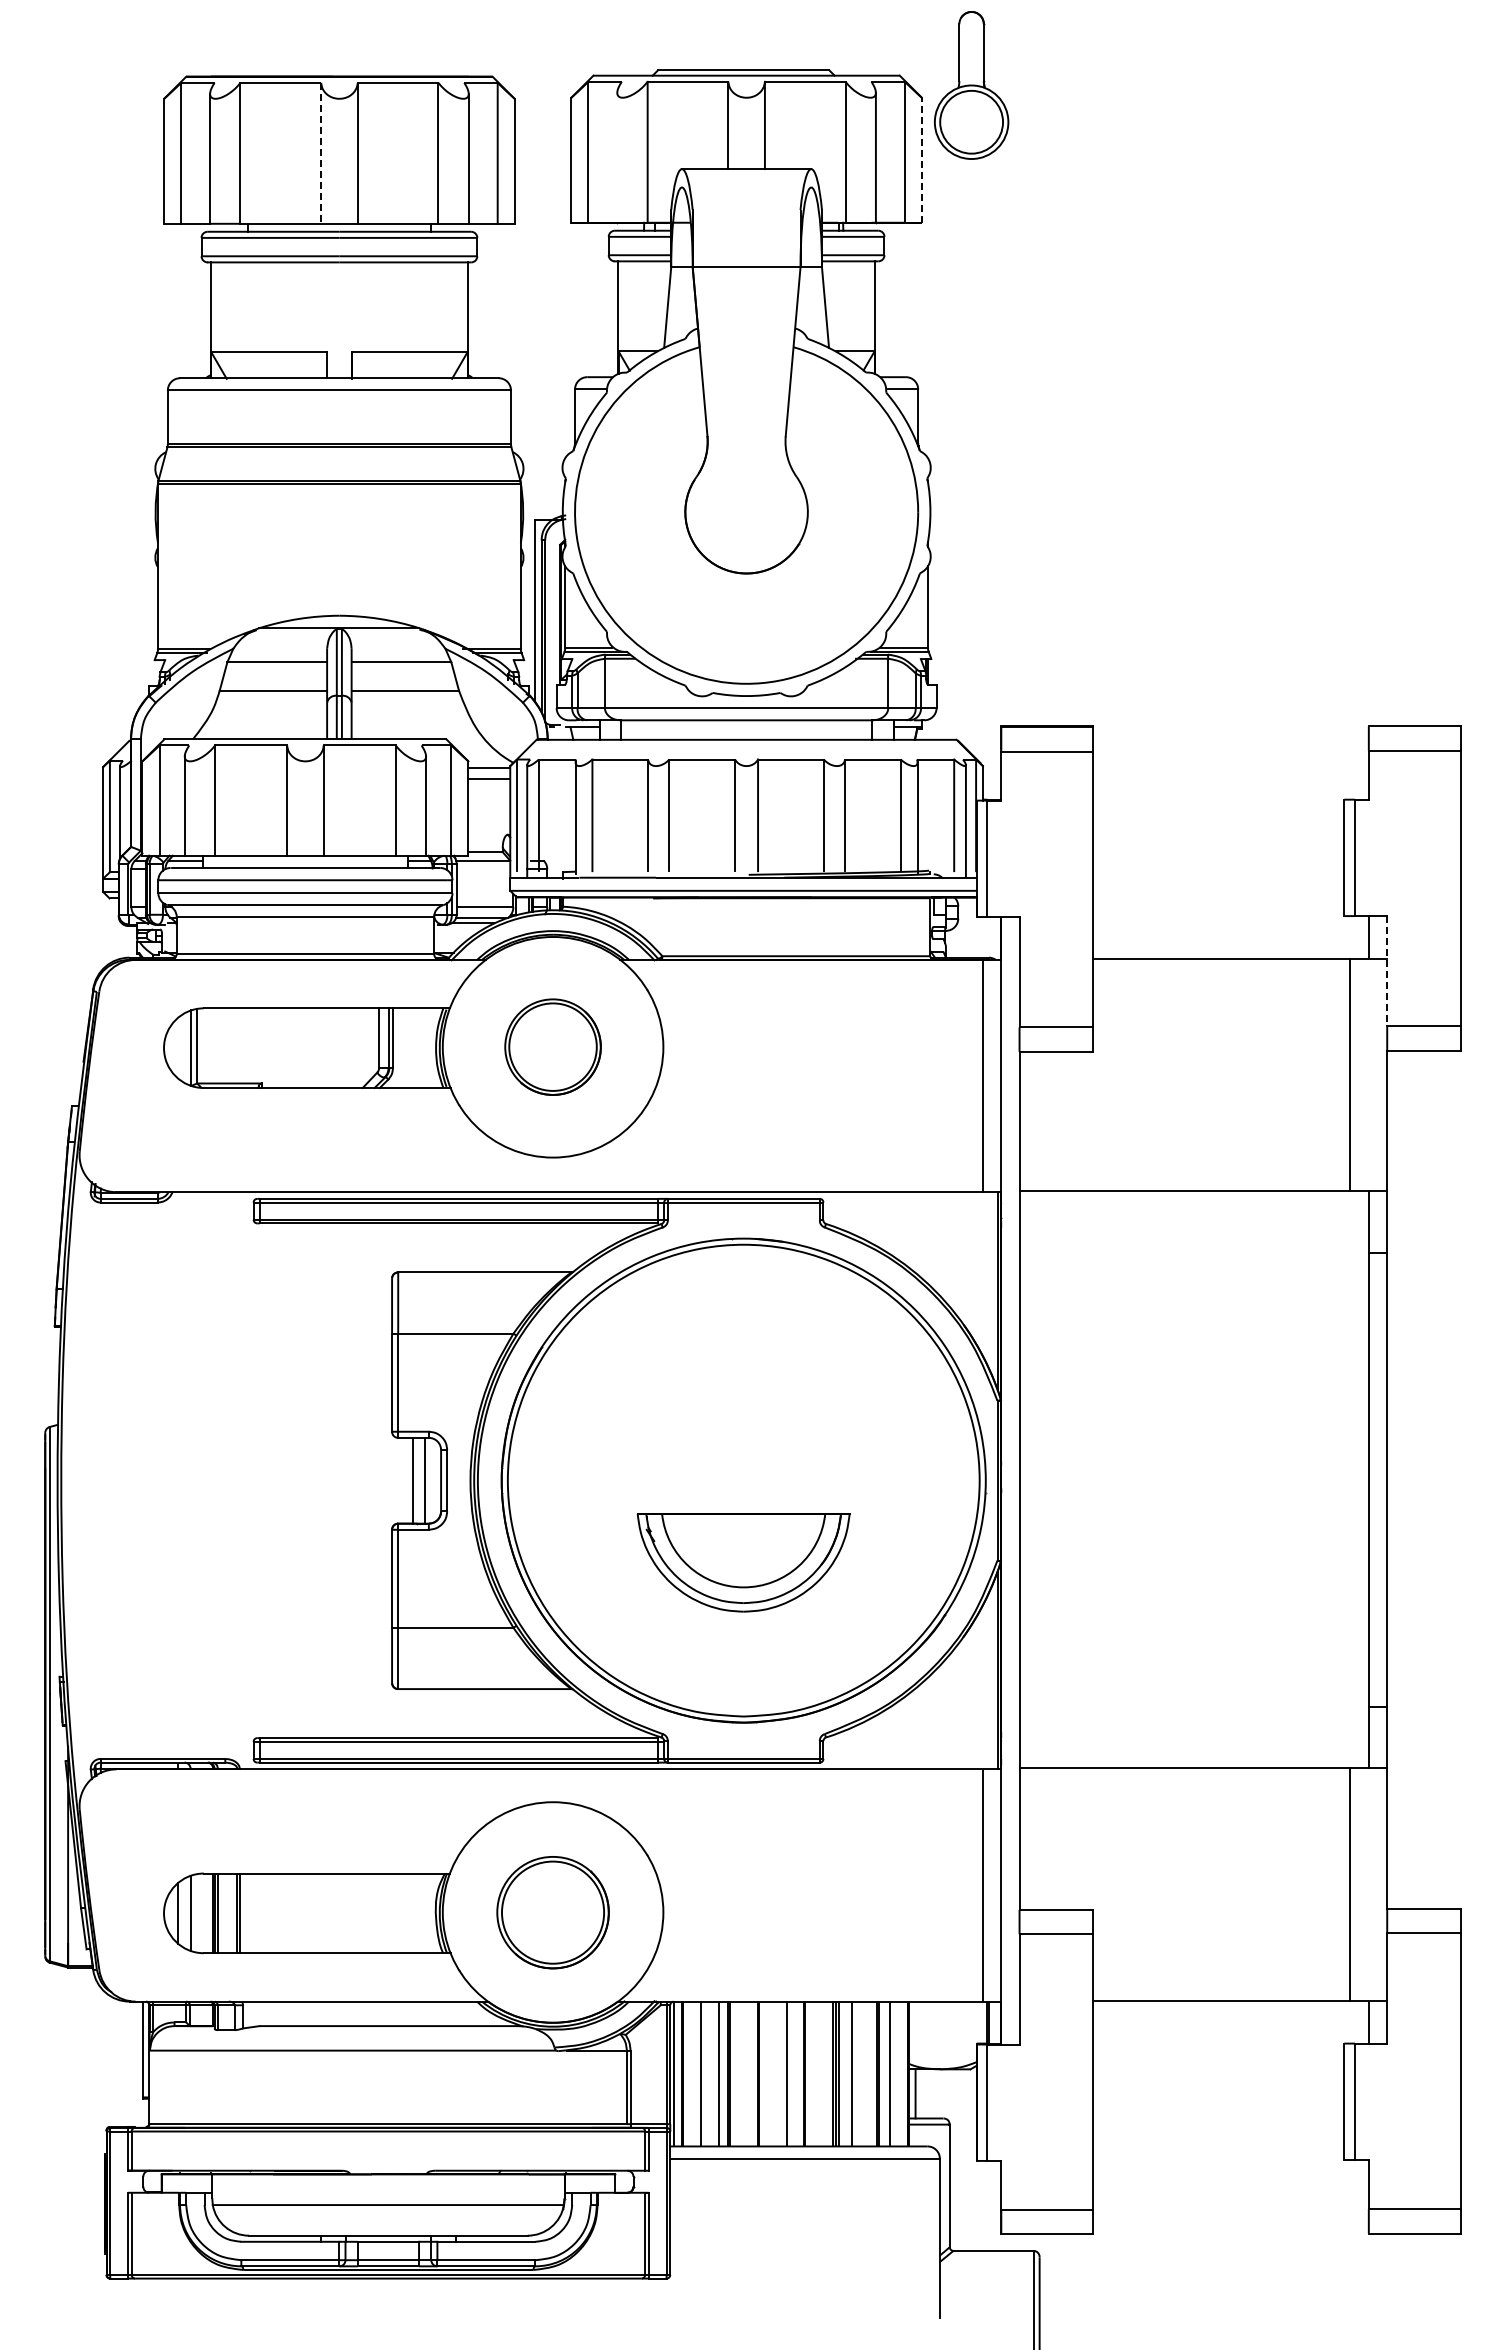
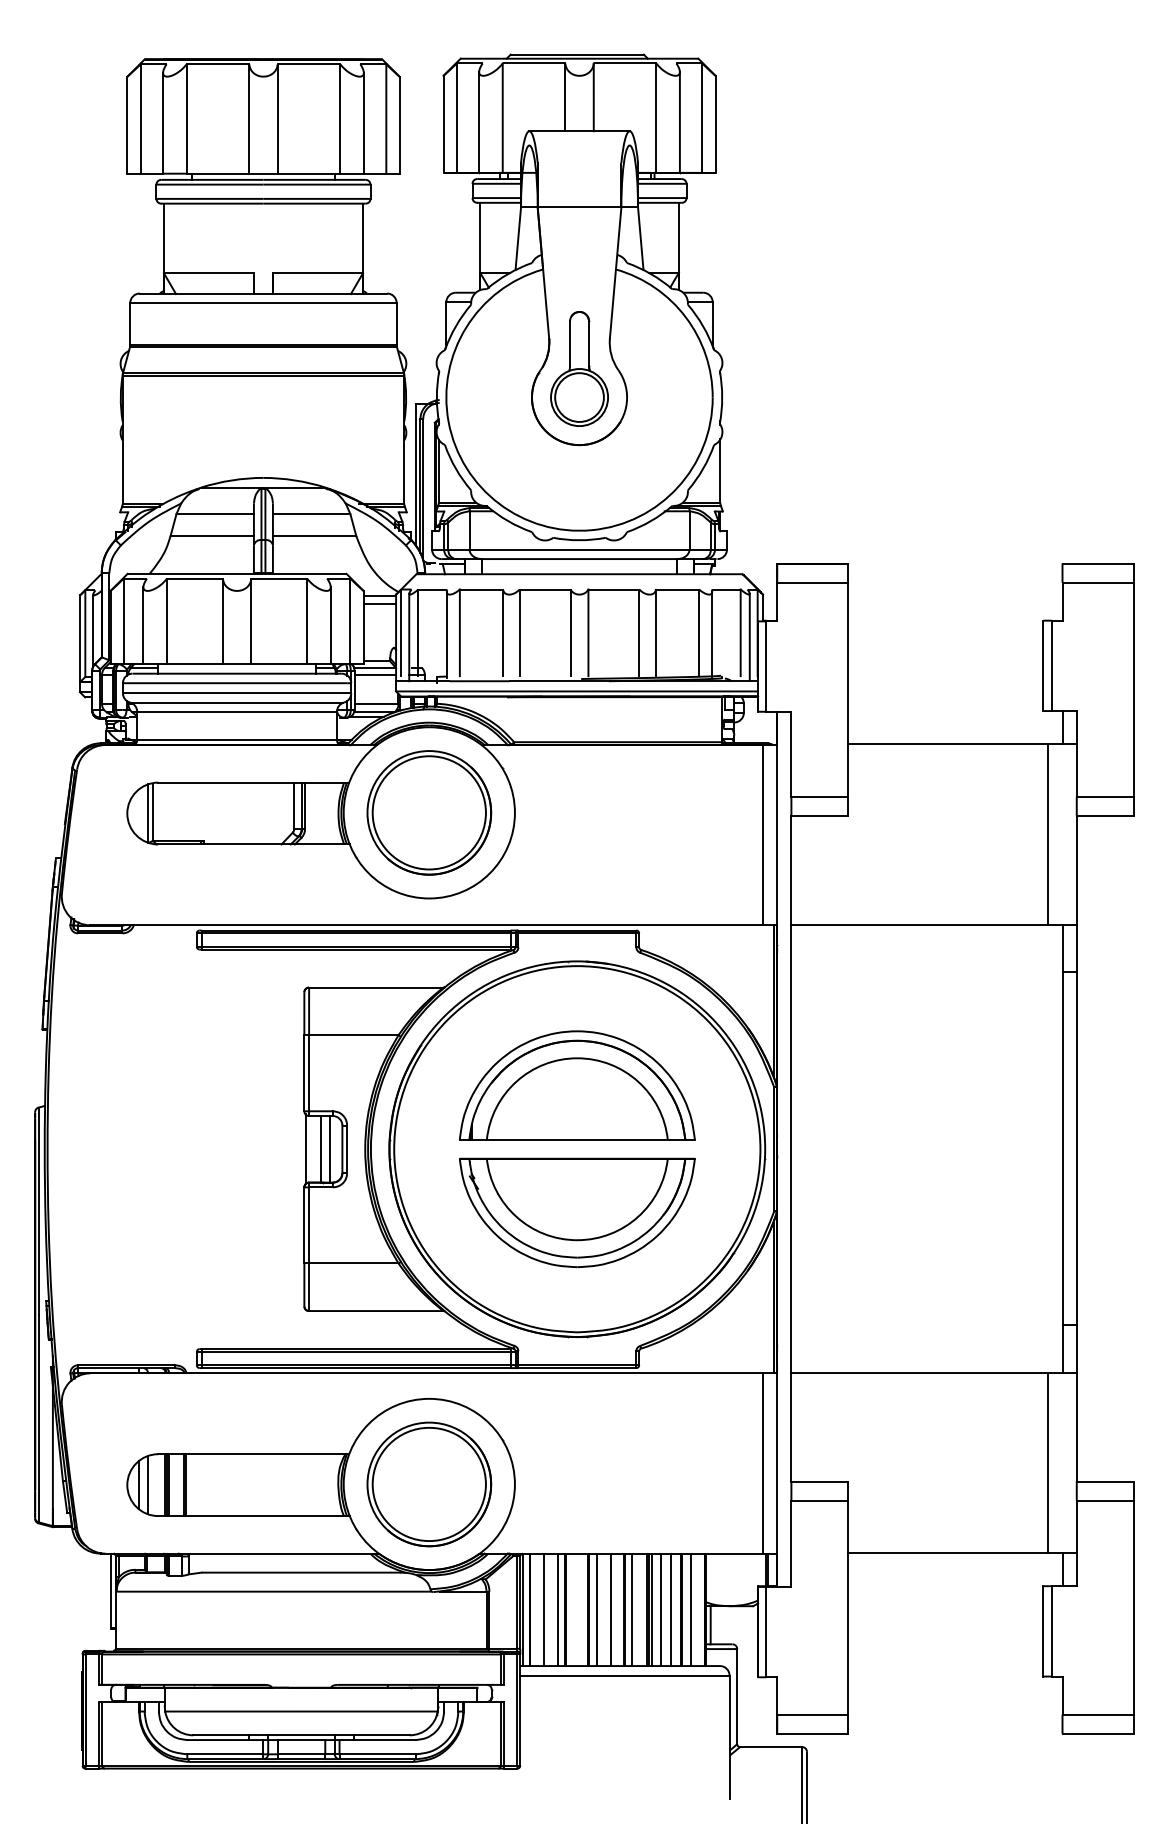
part: (971, 85) -> (579, 369), moved
line: (321, 153) -> (249, 119), dashed -> solid
line: (617, 157) -> (479, 122), added
line: (921, 160) -> (715, 124), dashed -> solid
line: (483, 869) -> (375, 674), added
line: (1387, 971) -> (1076, 754), dashed -> solid
part: (552, 1046) -> (428, 812), size x1.67
part: (743, 1397) -> (577, 1084), added
line: (394, 1480) -> (306, 1149), added
part: (743, 1562) -> (577, 1212), size x1.43
part: (552, 1912) -> (428, 1484), size x1.43
line: (768, 2073) -> (596, 1609), added
line: (813, 2073) -> (631, 1609), added
line: (864, 2073) -> (671, 1609), added

